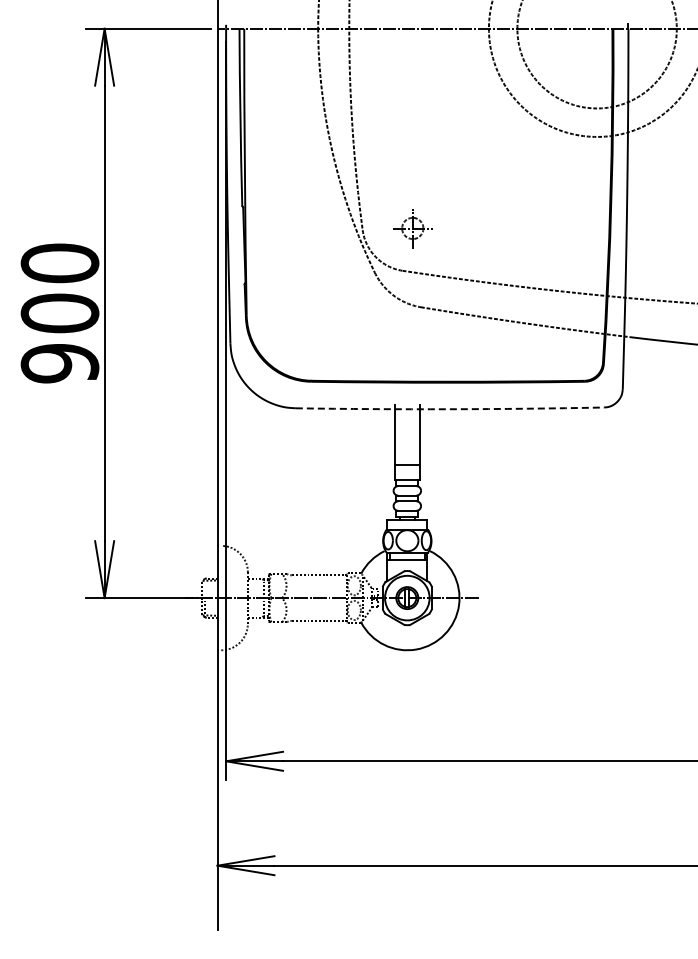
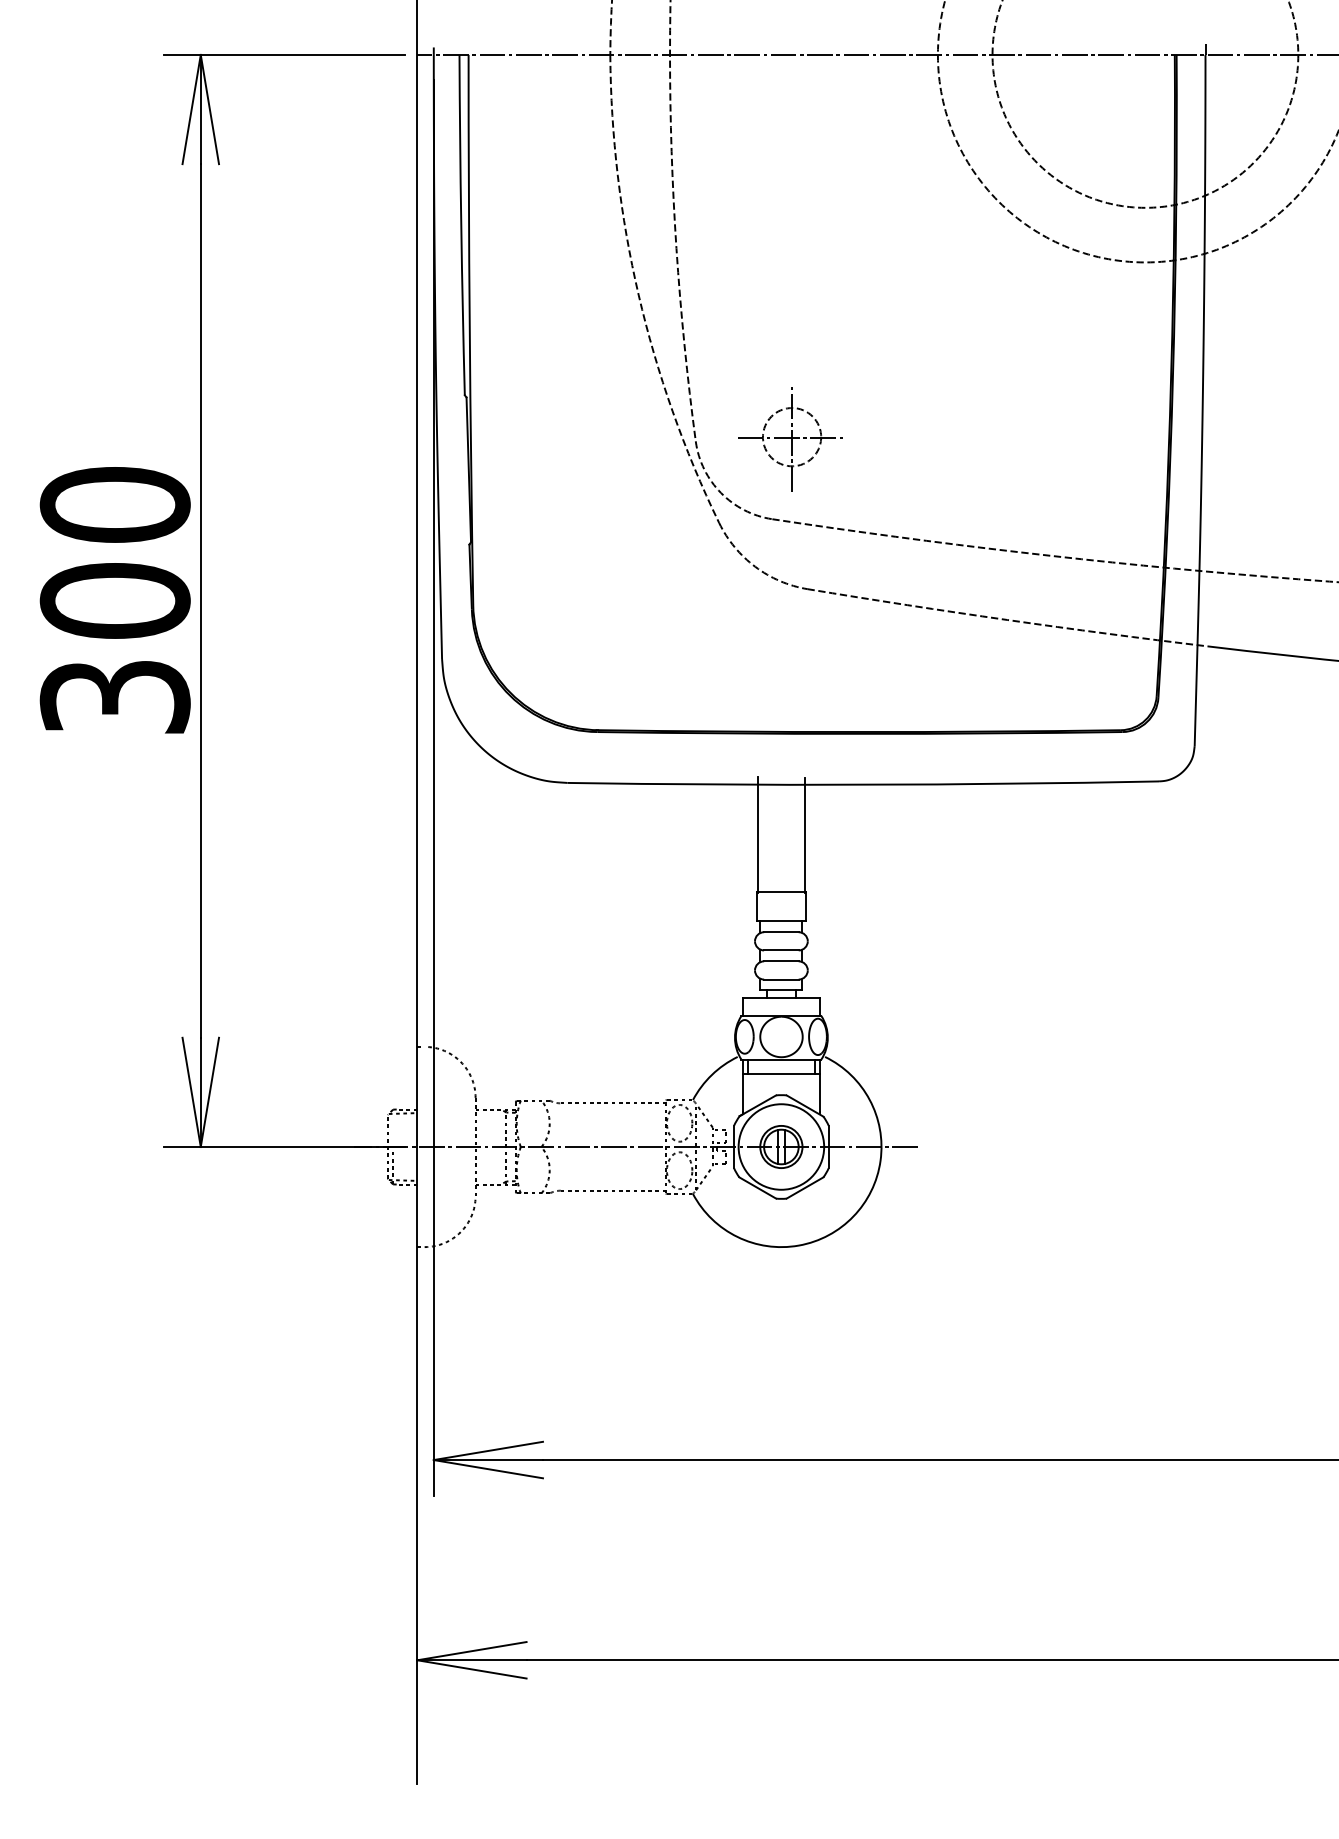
part: (412, 229) -> (791, 439), size x1.43
text: (59, 363) -> (114, 697), 900 -> 300
arc: (450, 409) -> (864, 785), dashed -> solid

